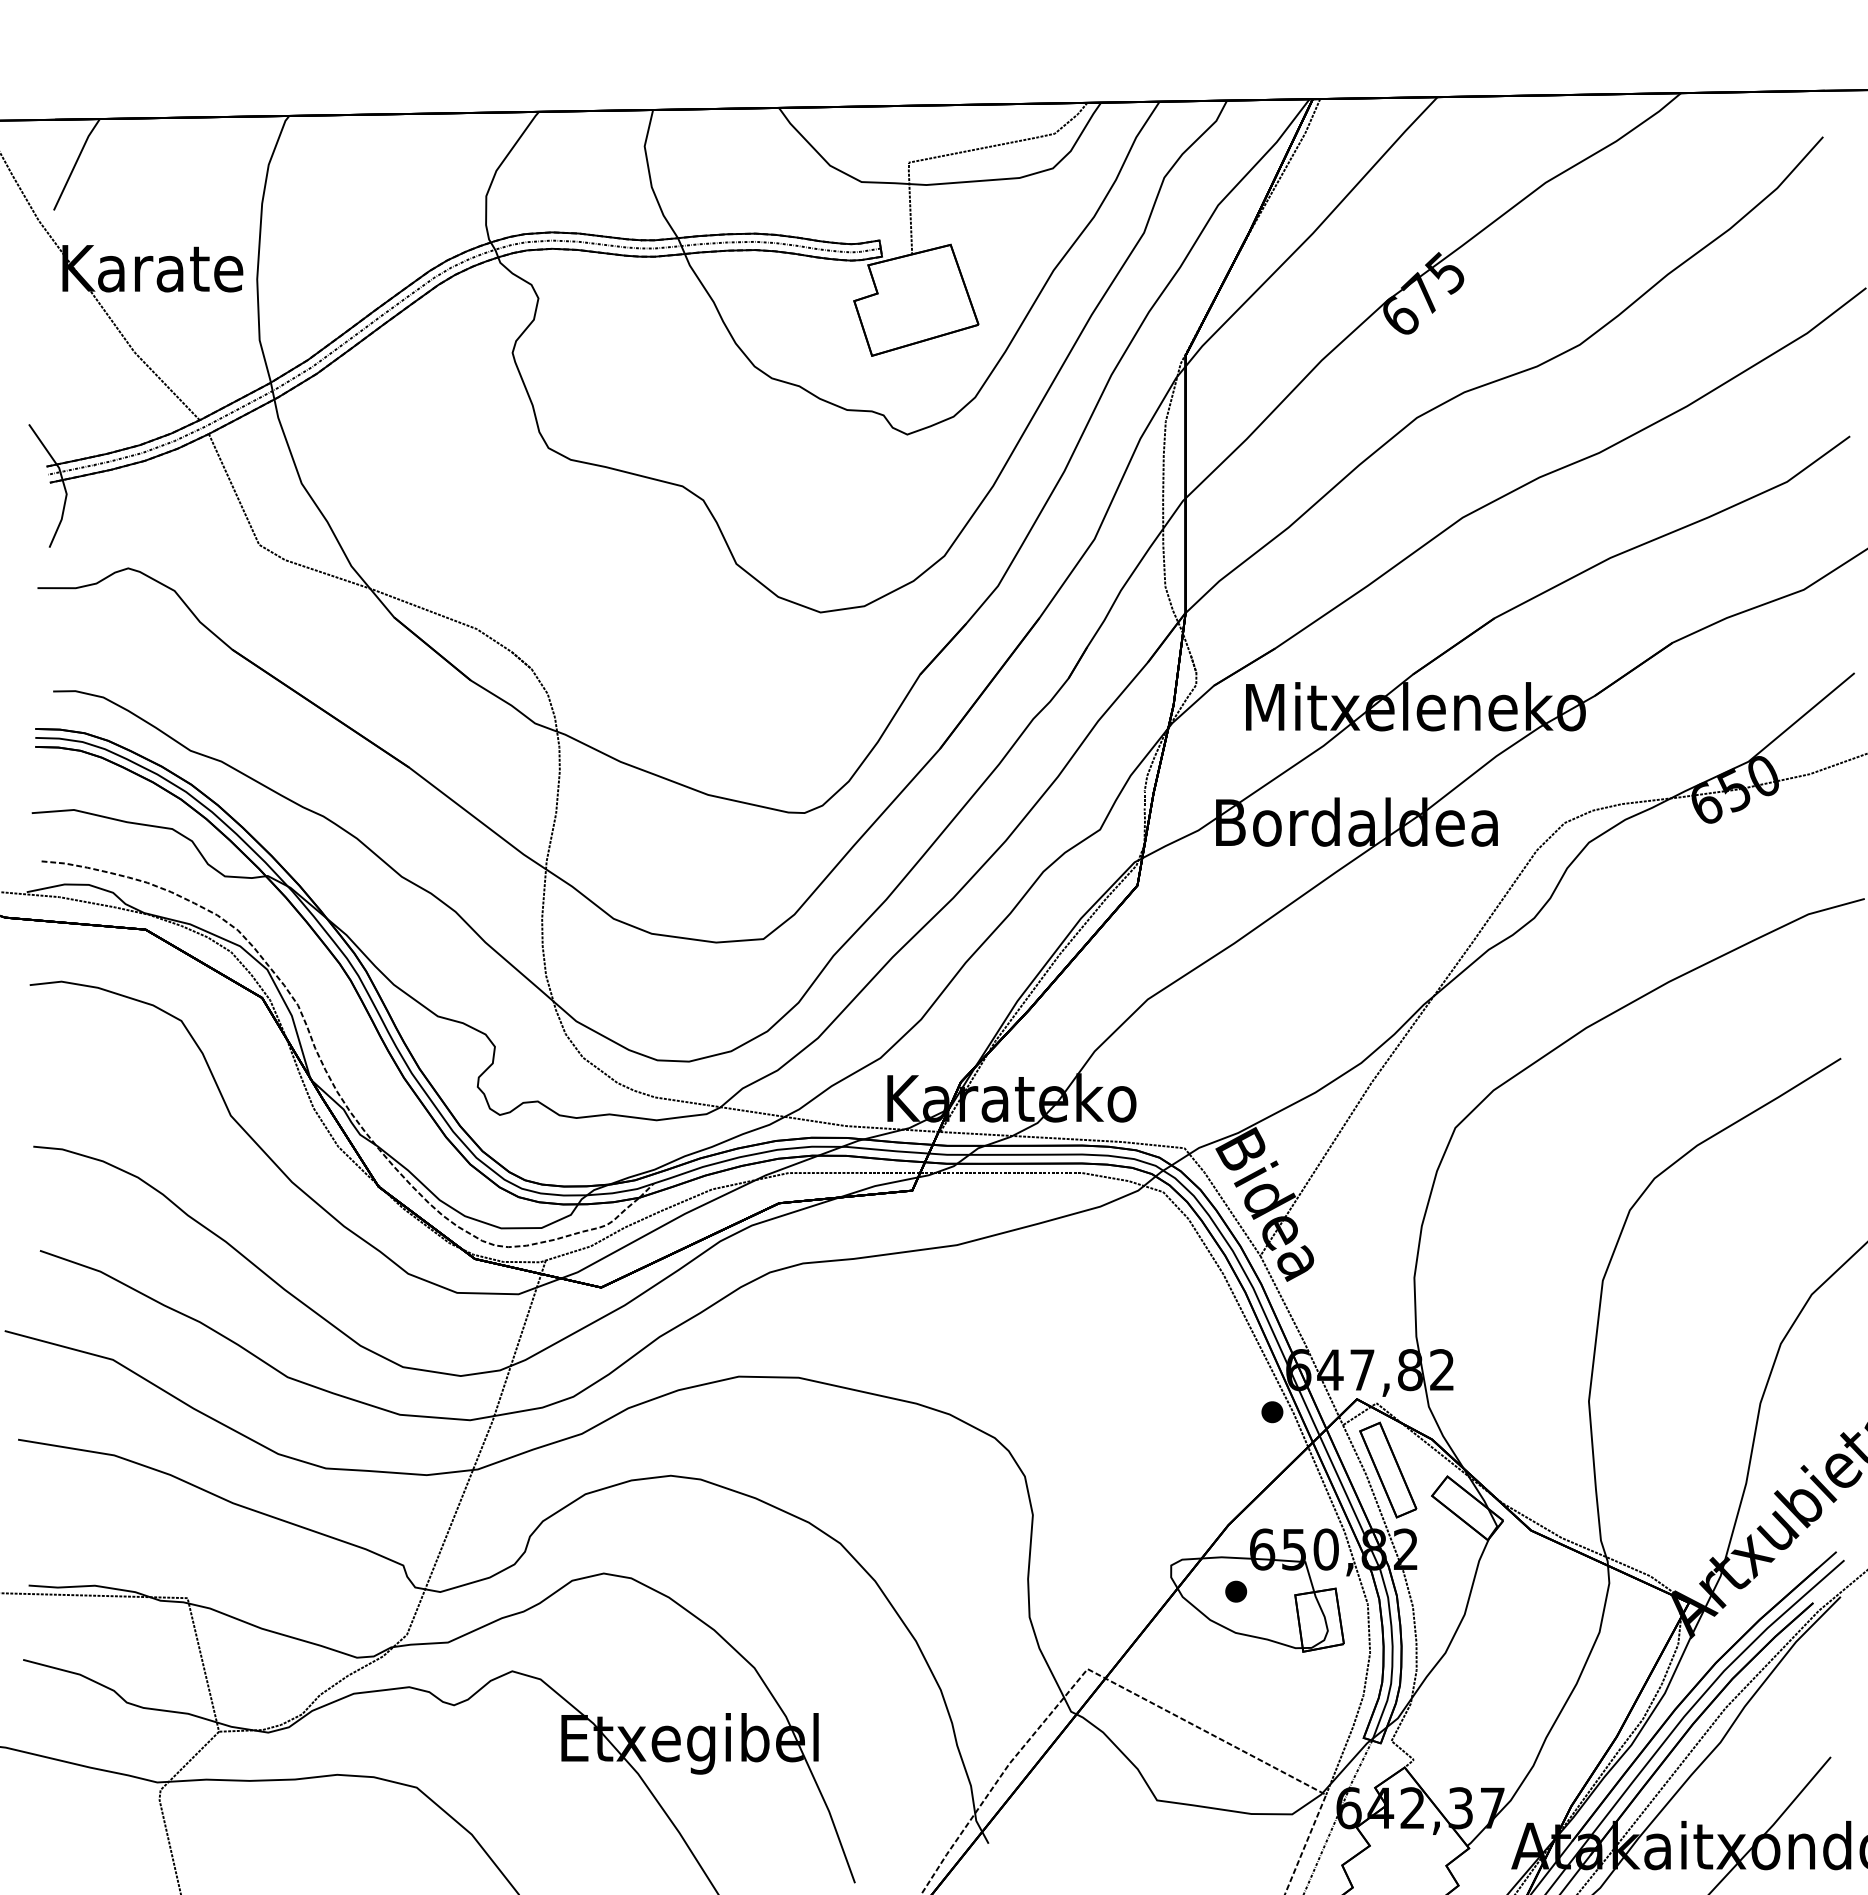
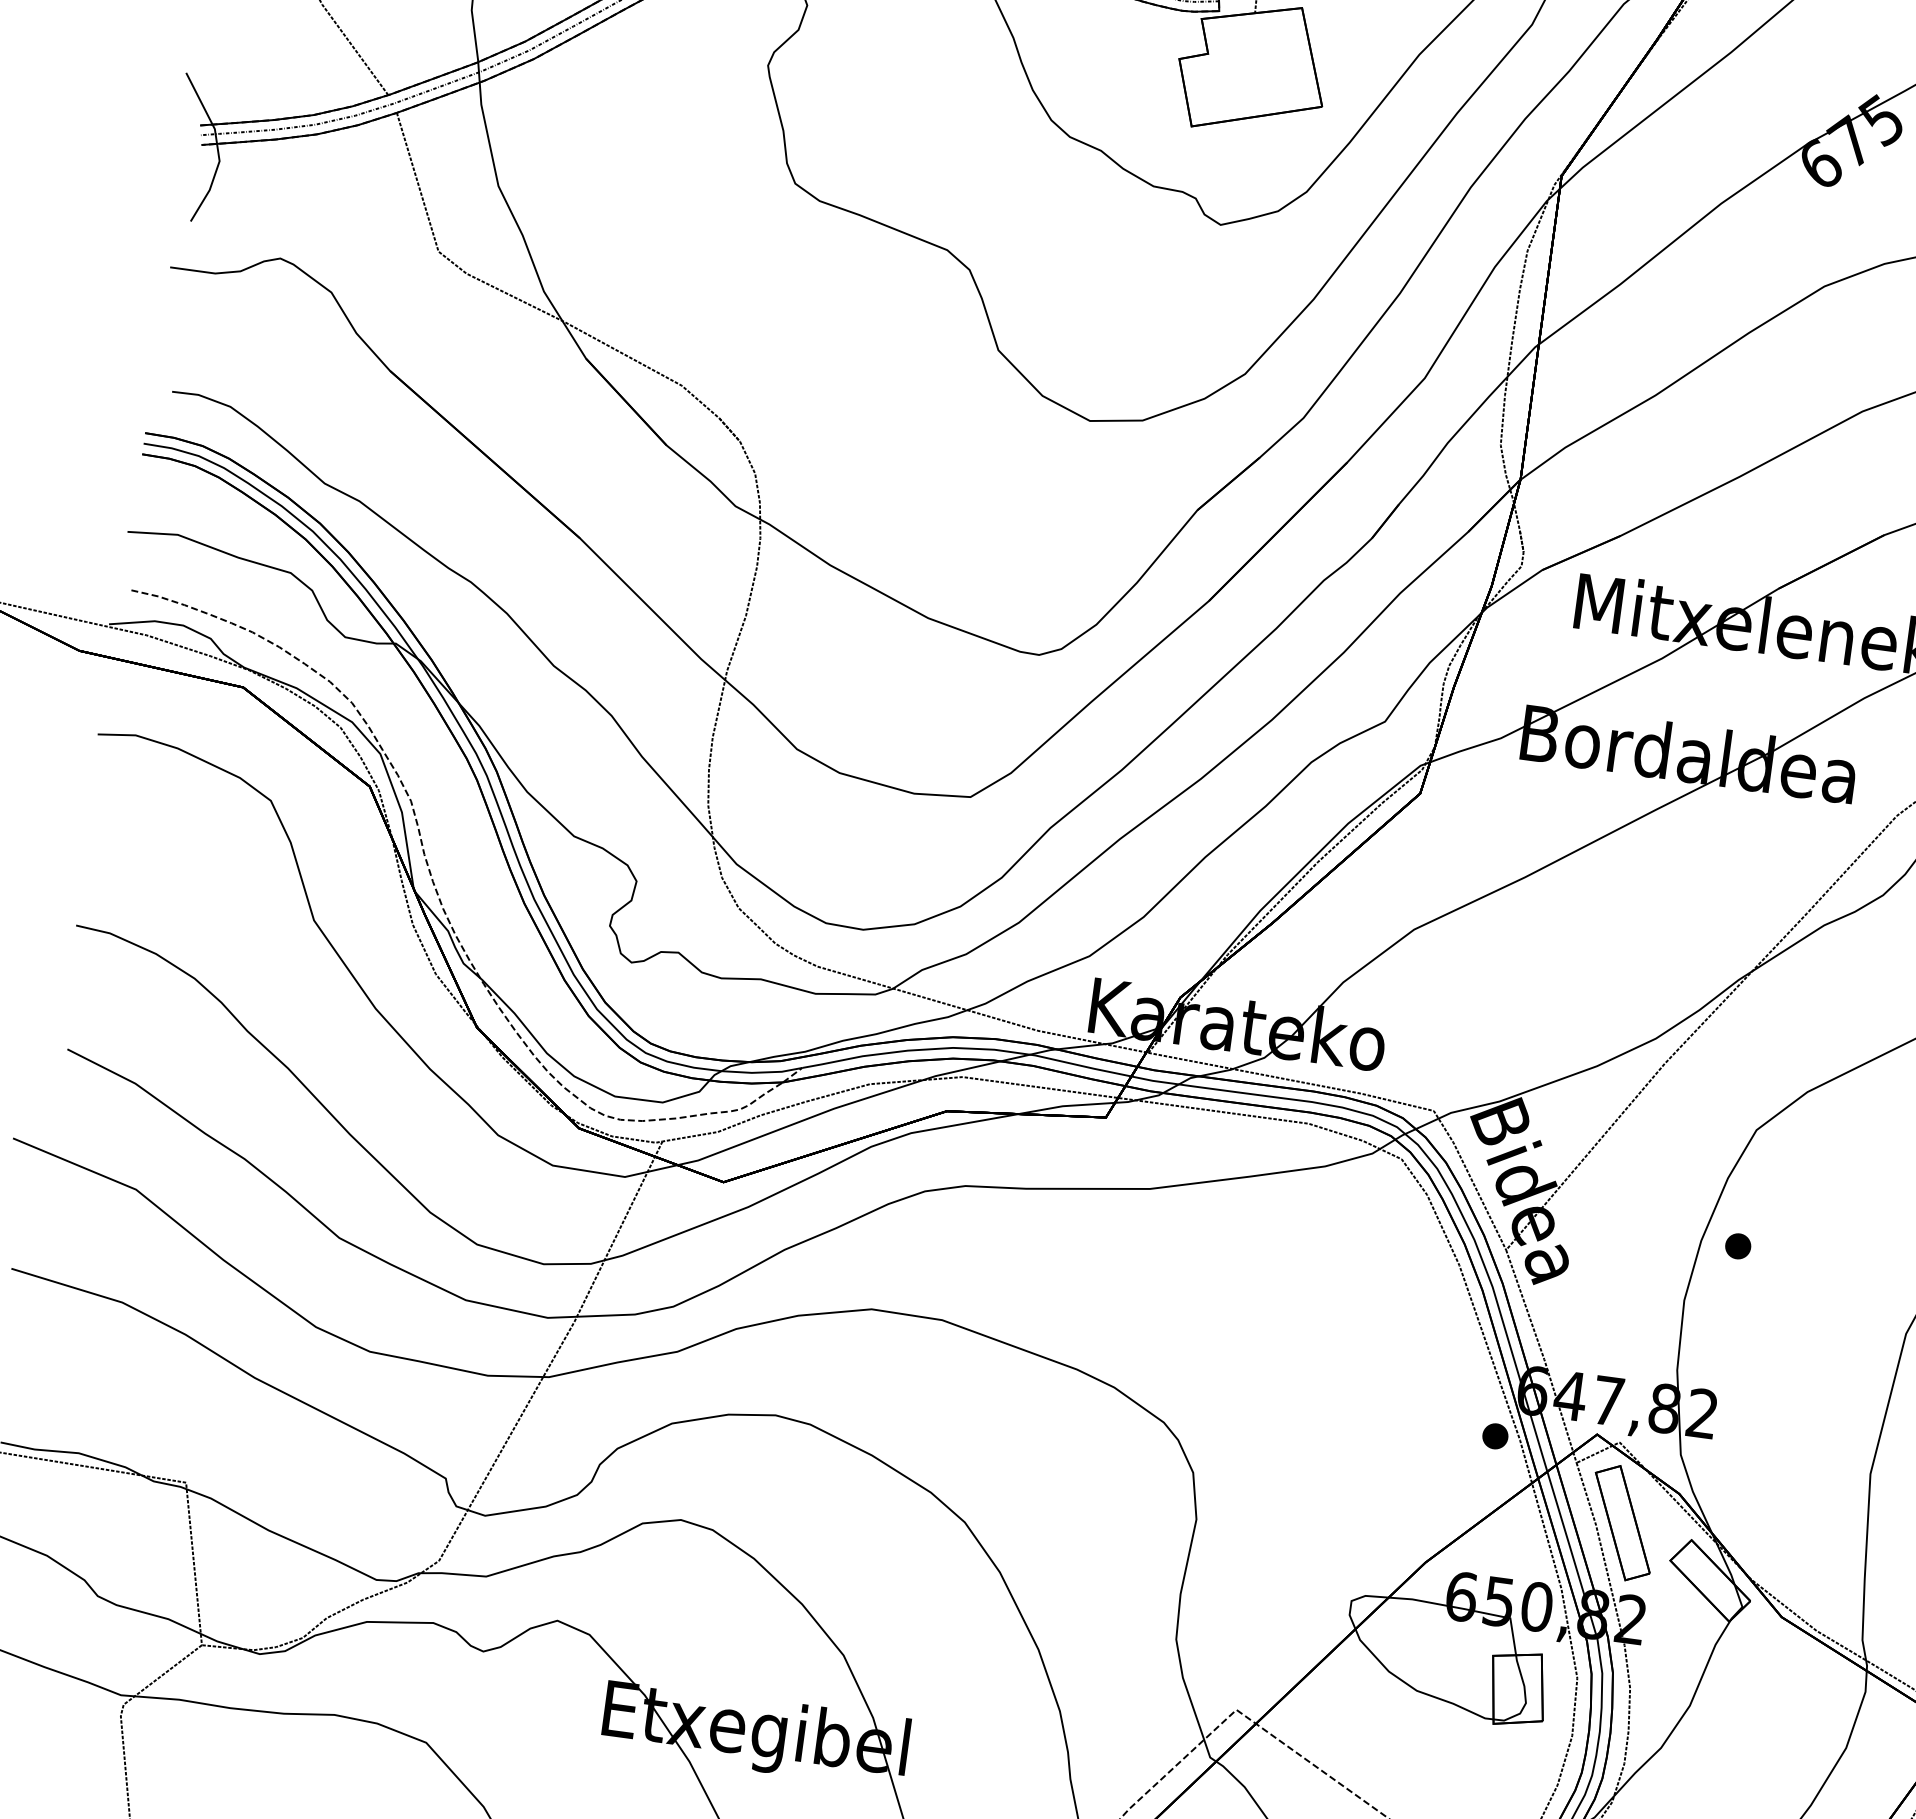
part: (1236, 1591) -> (1738, 1246), moved

